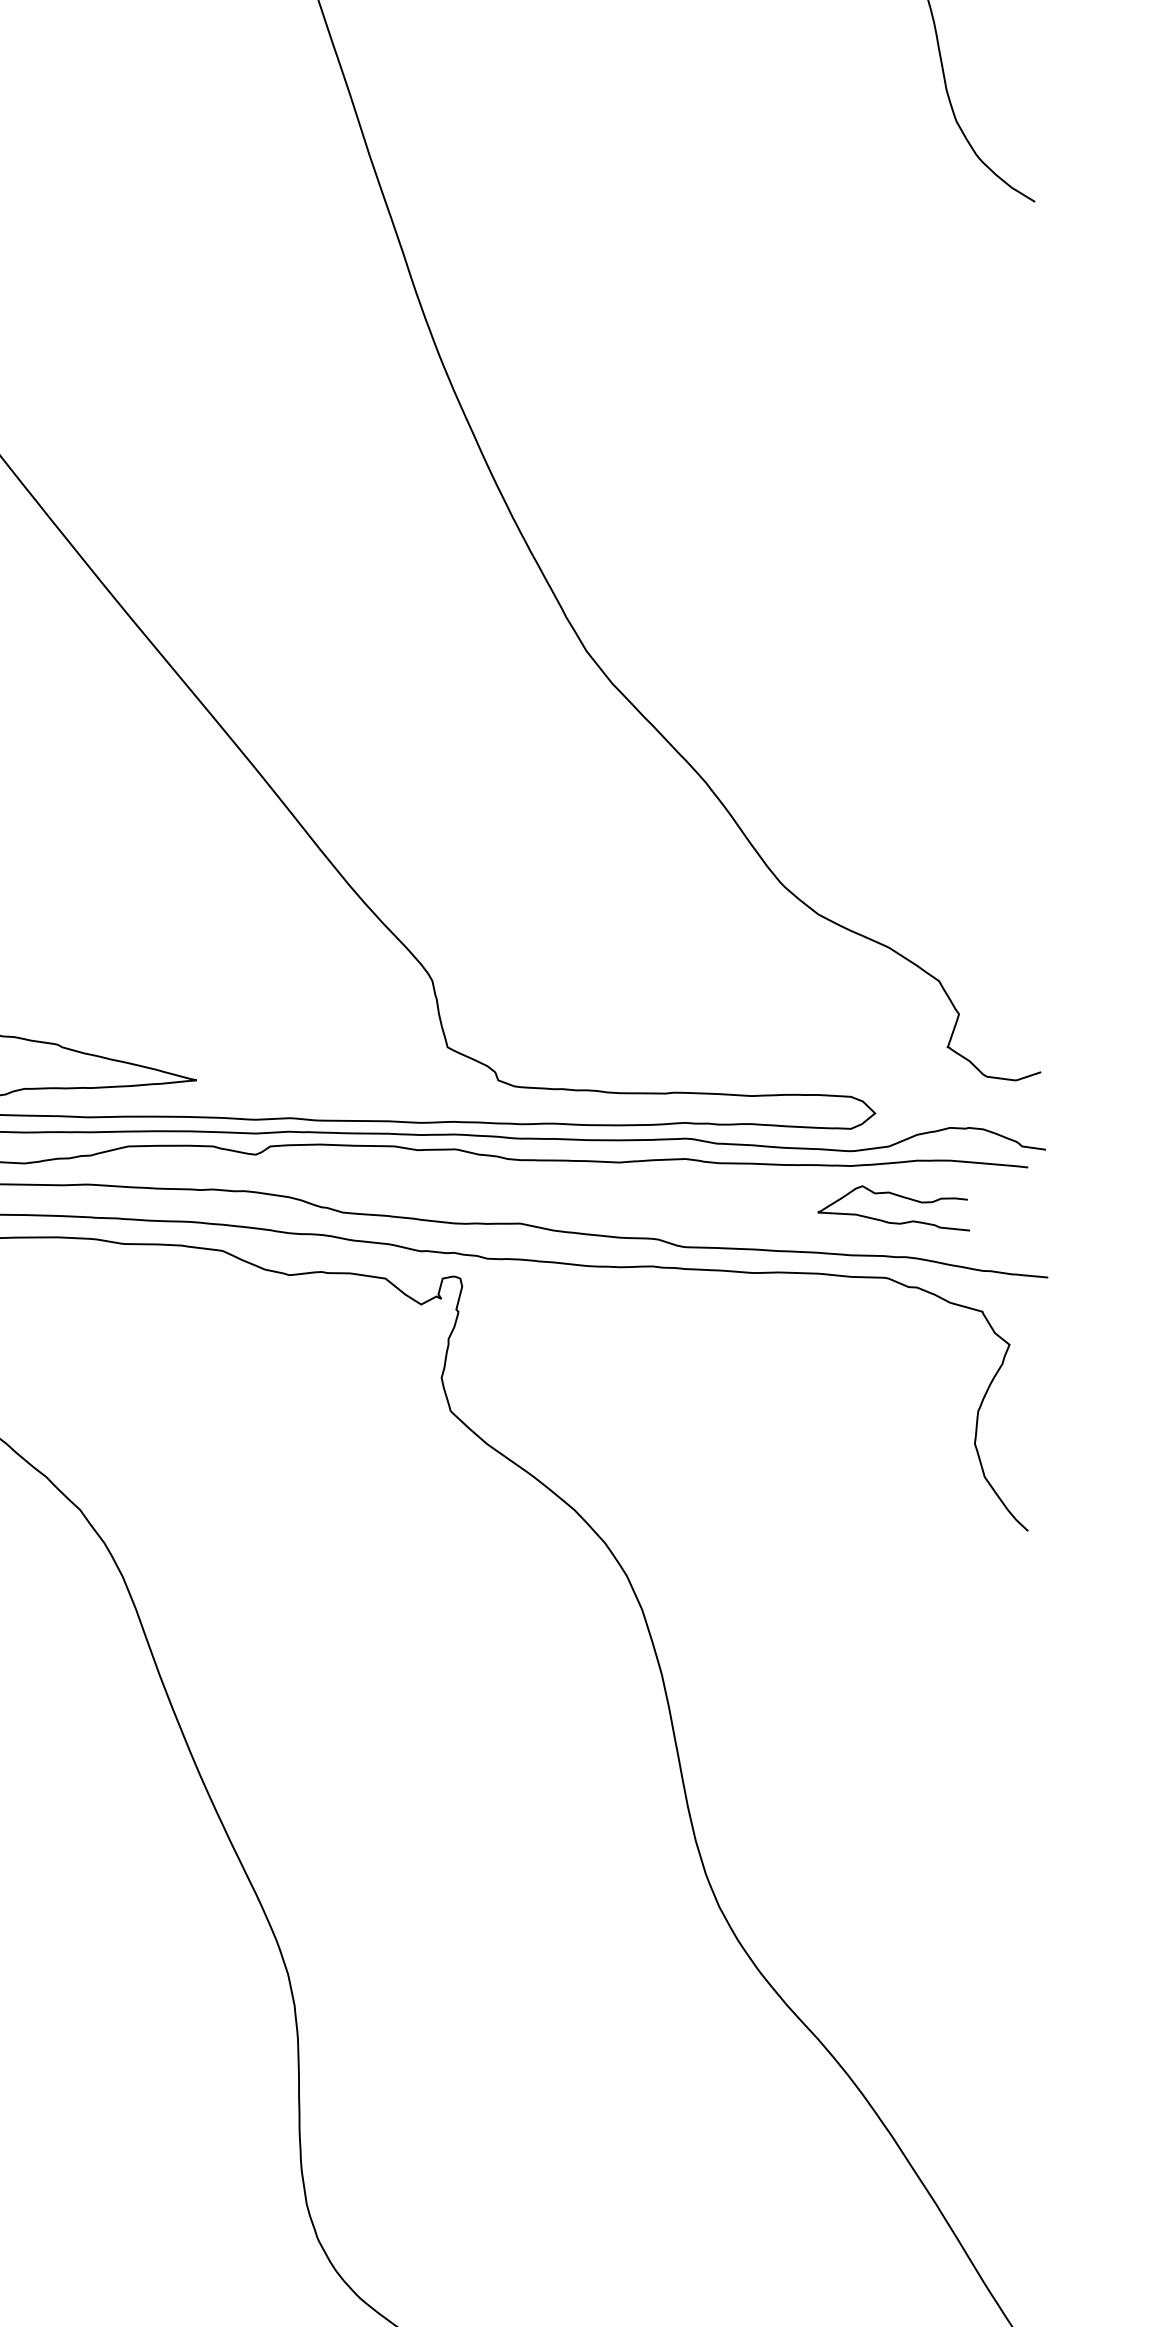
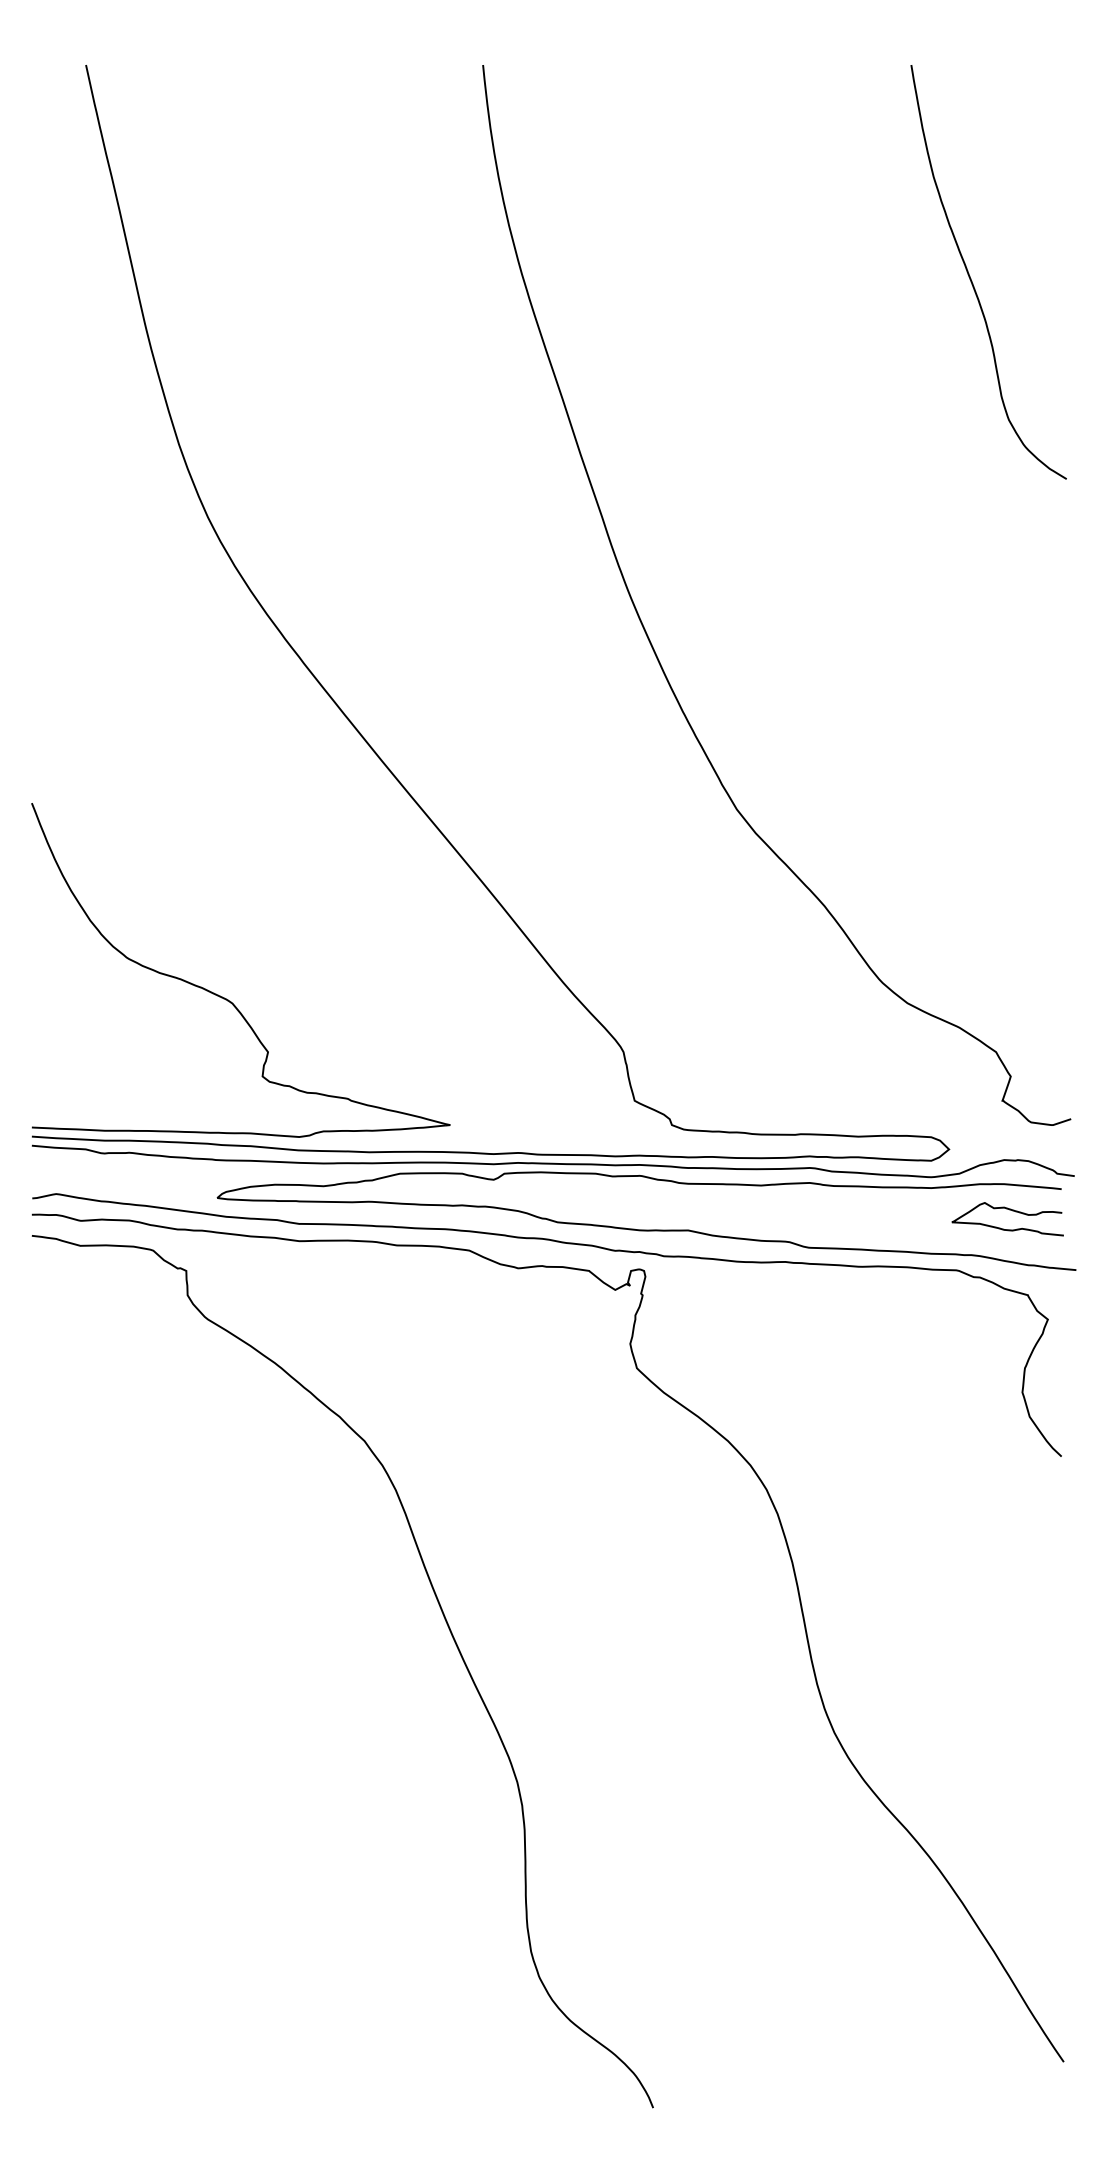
curve: (896, 1196) -> (1009, 1210), moved

